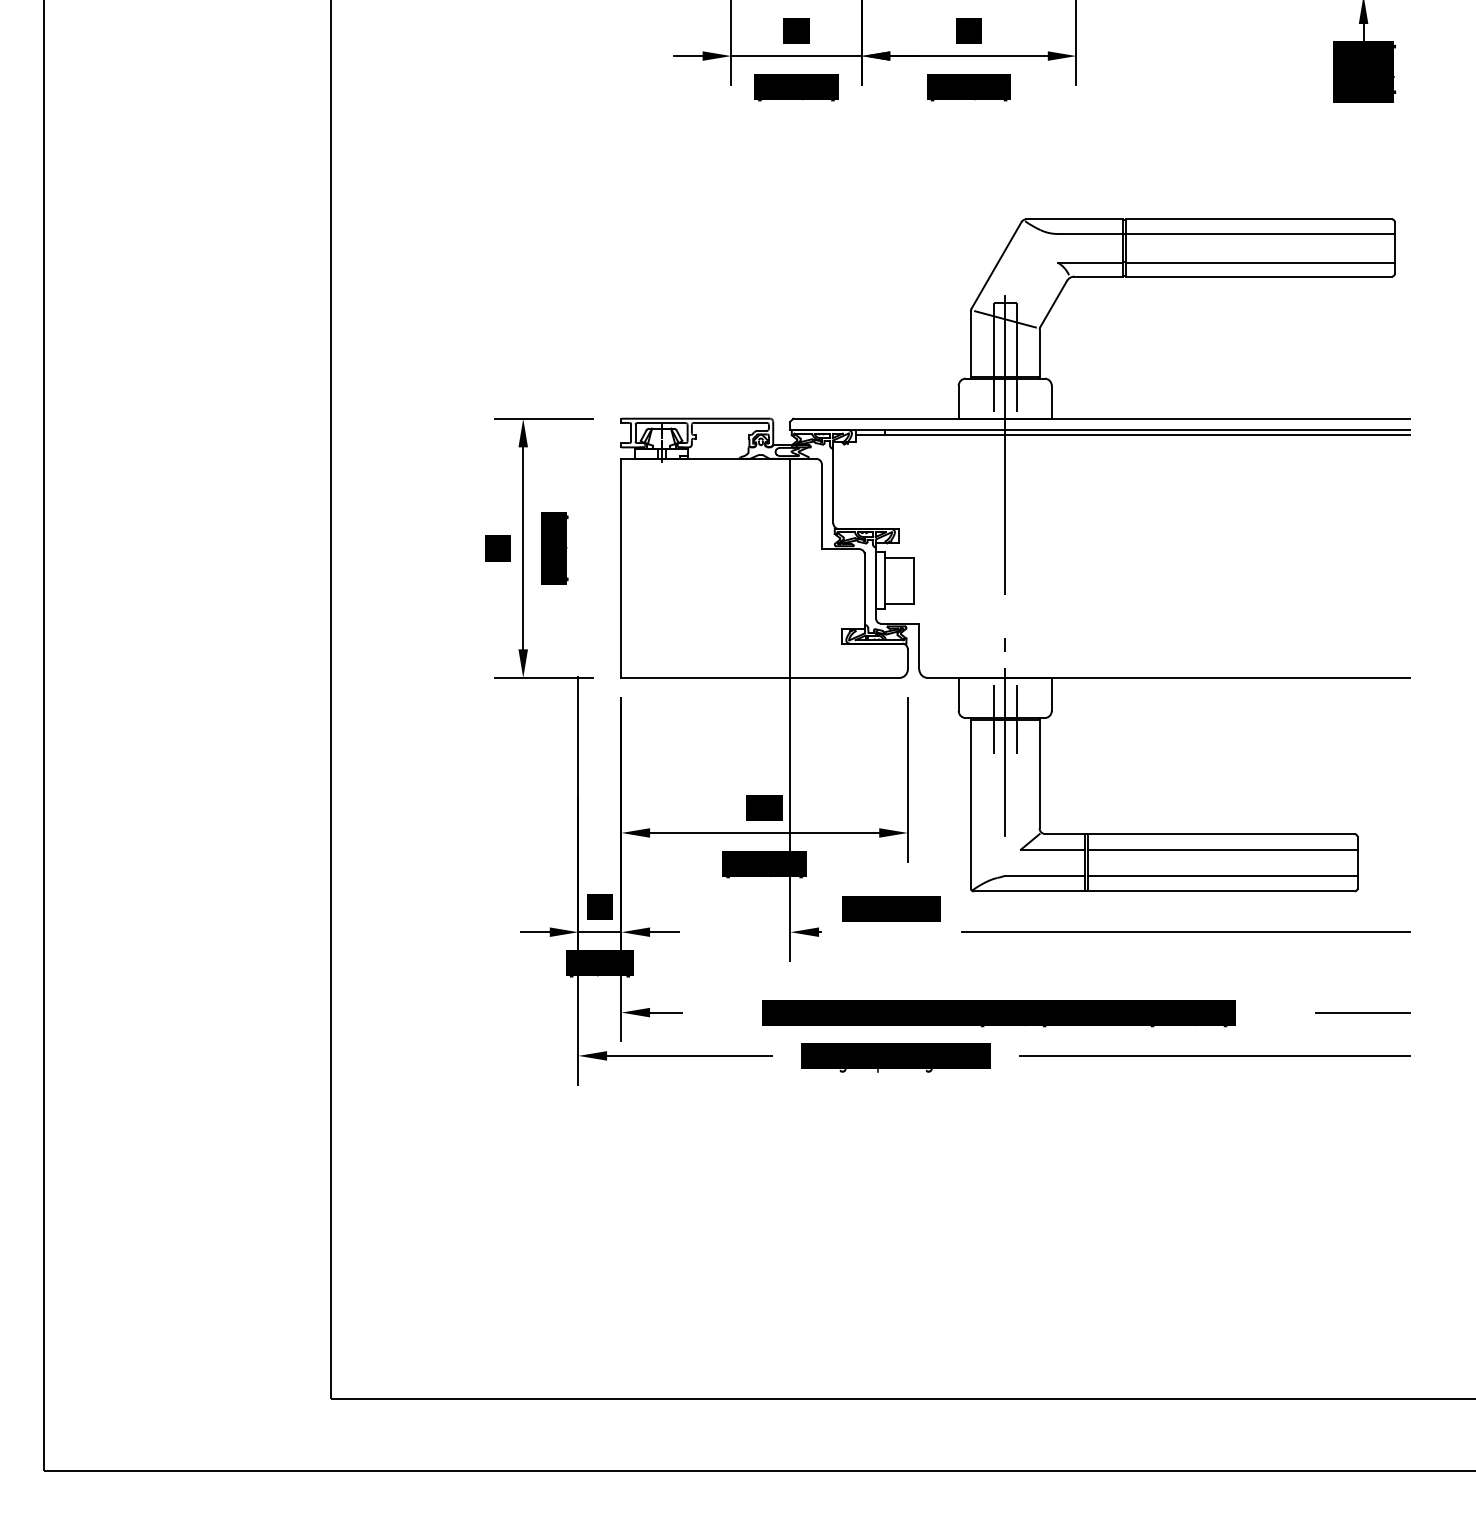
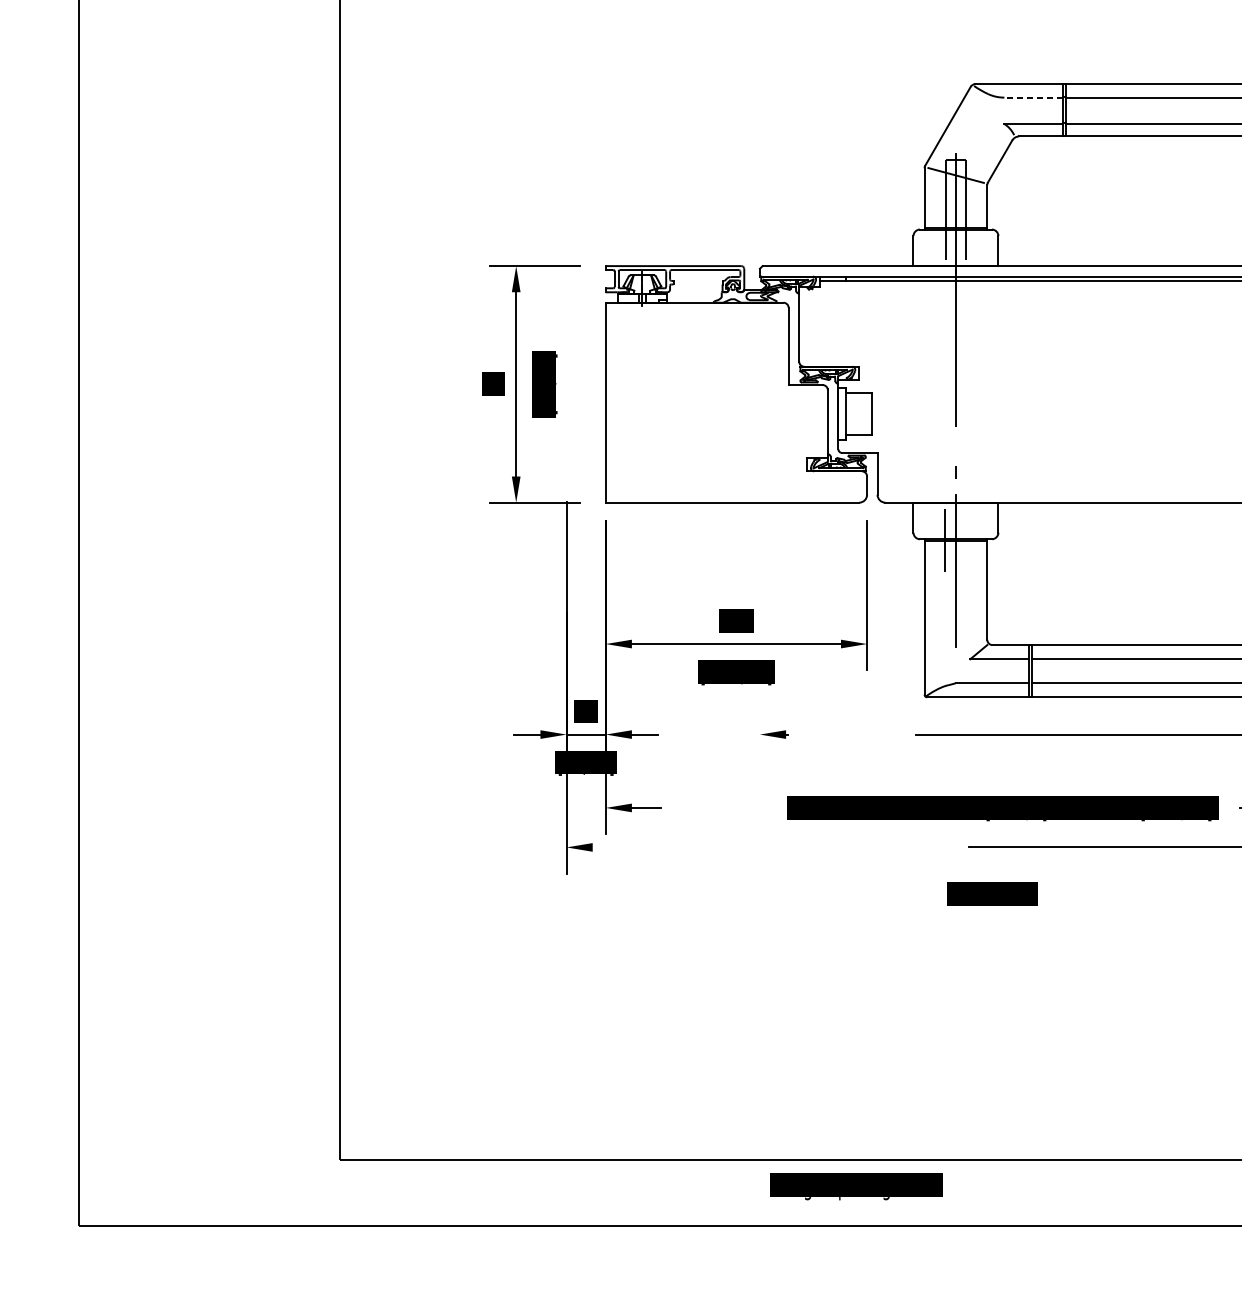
line: (1090, 234) -> (1033, 98), solid -> dashed
line: (790, 709) -> (760, 531), removed
line: (1016, 719) -> (966, 540), removed
text: (891, 908) -> (992, 893), moved
text: (998, 1013) -> (1002, 808), moved
line: (689, 1055) -> (667, 847), removed
text: (895, 1057) -> (855, 1186), moved

